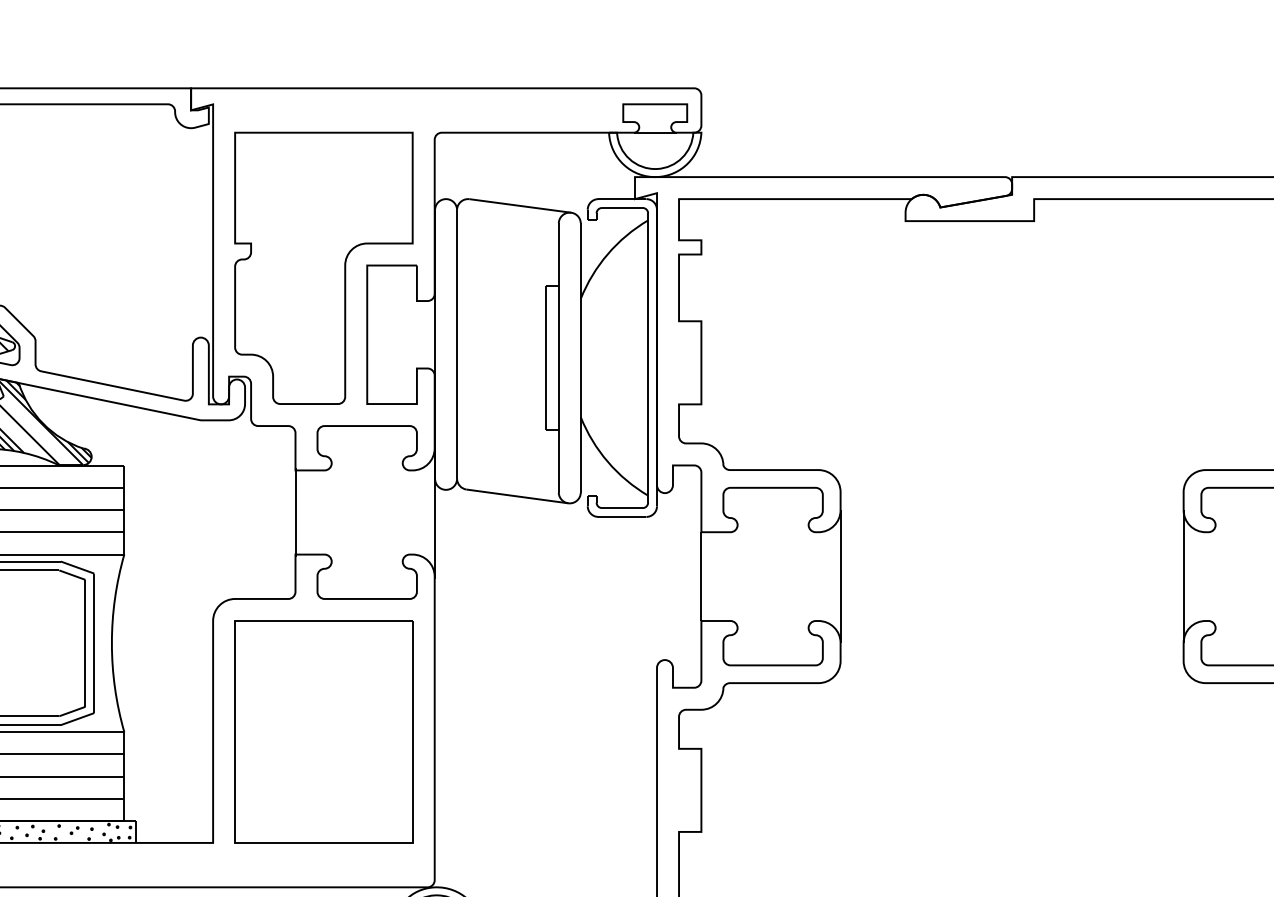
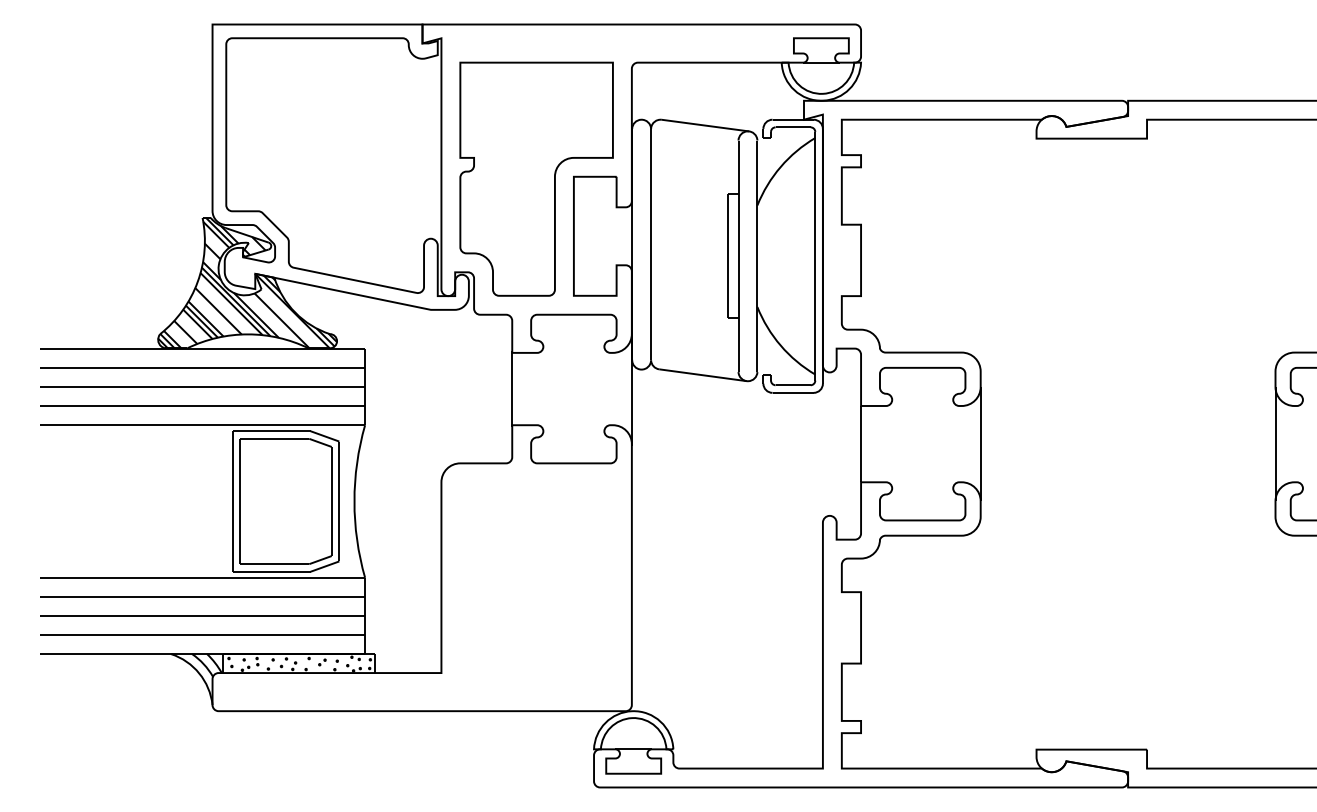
part: (323, 731) -> (536, 577), removed

